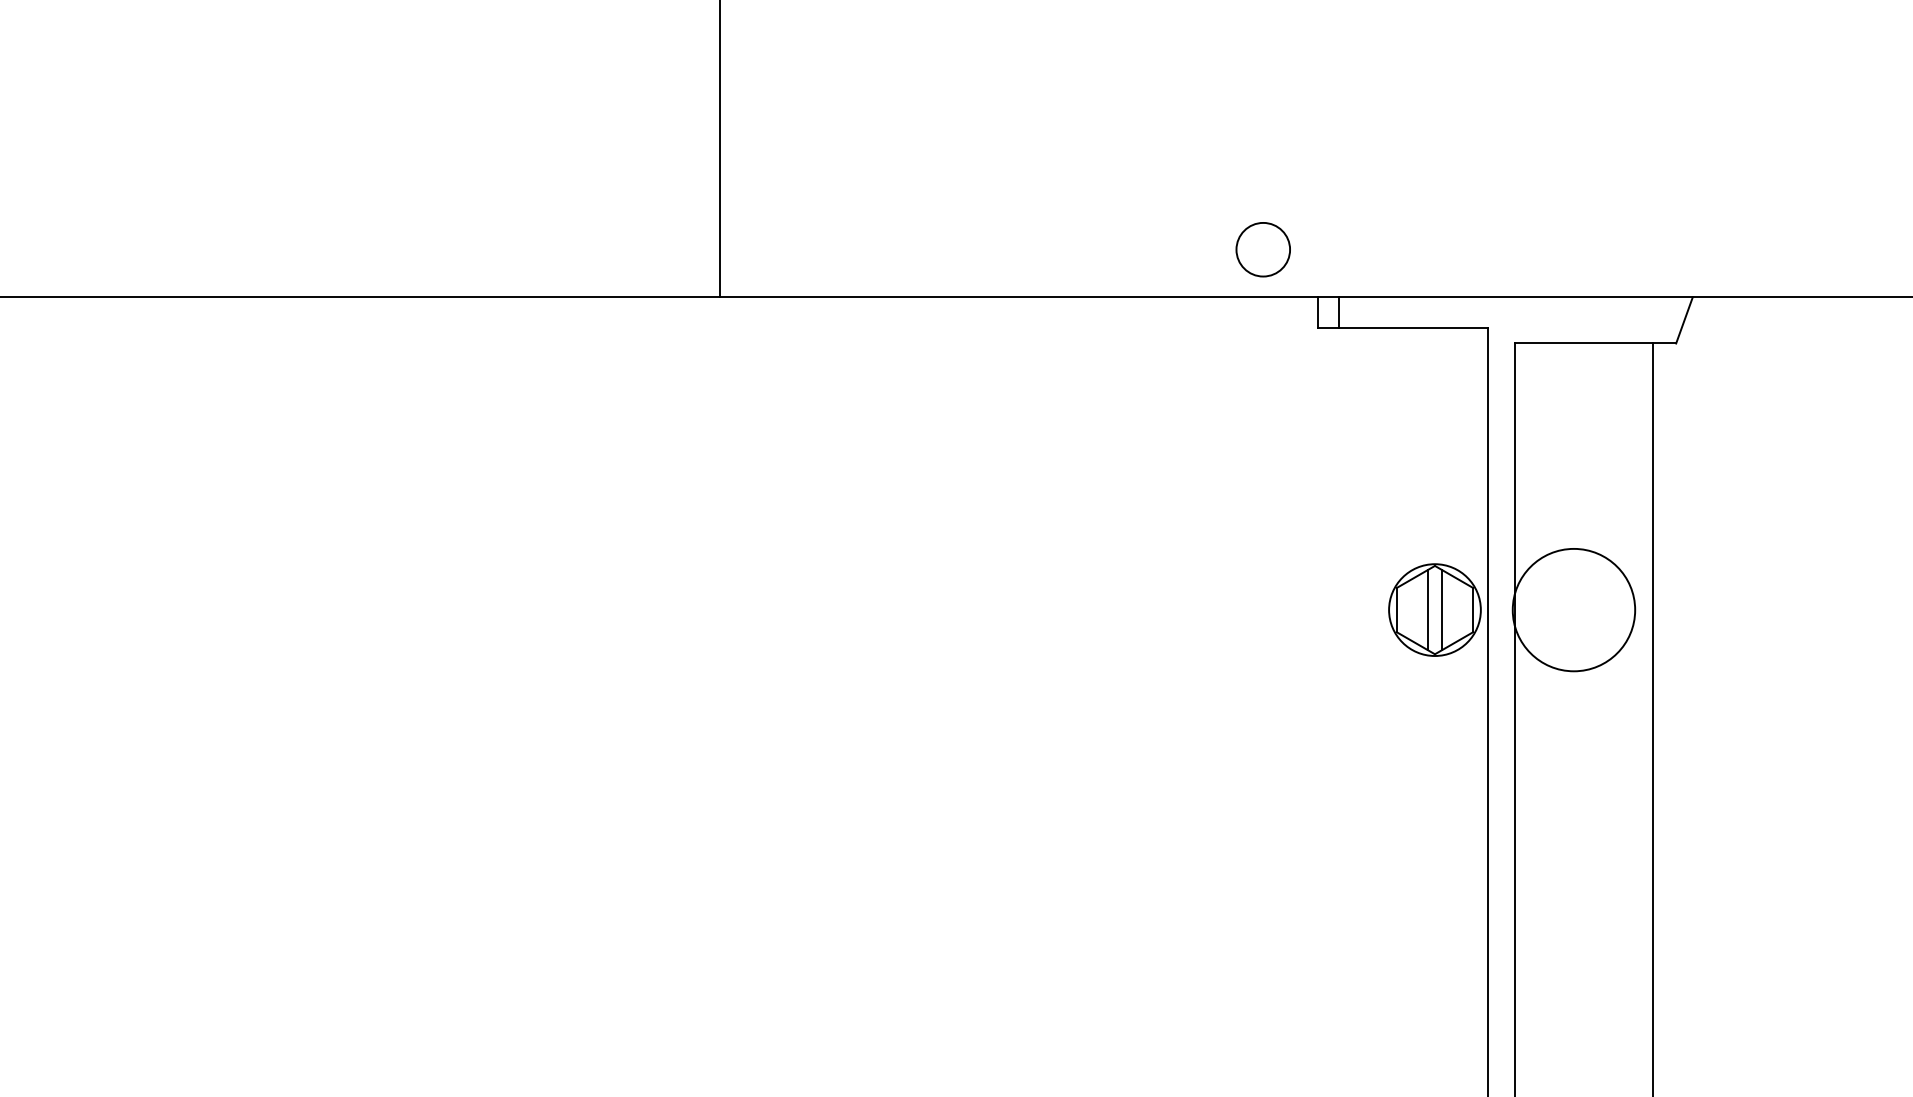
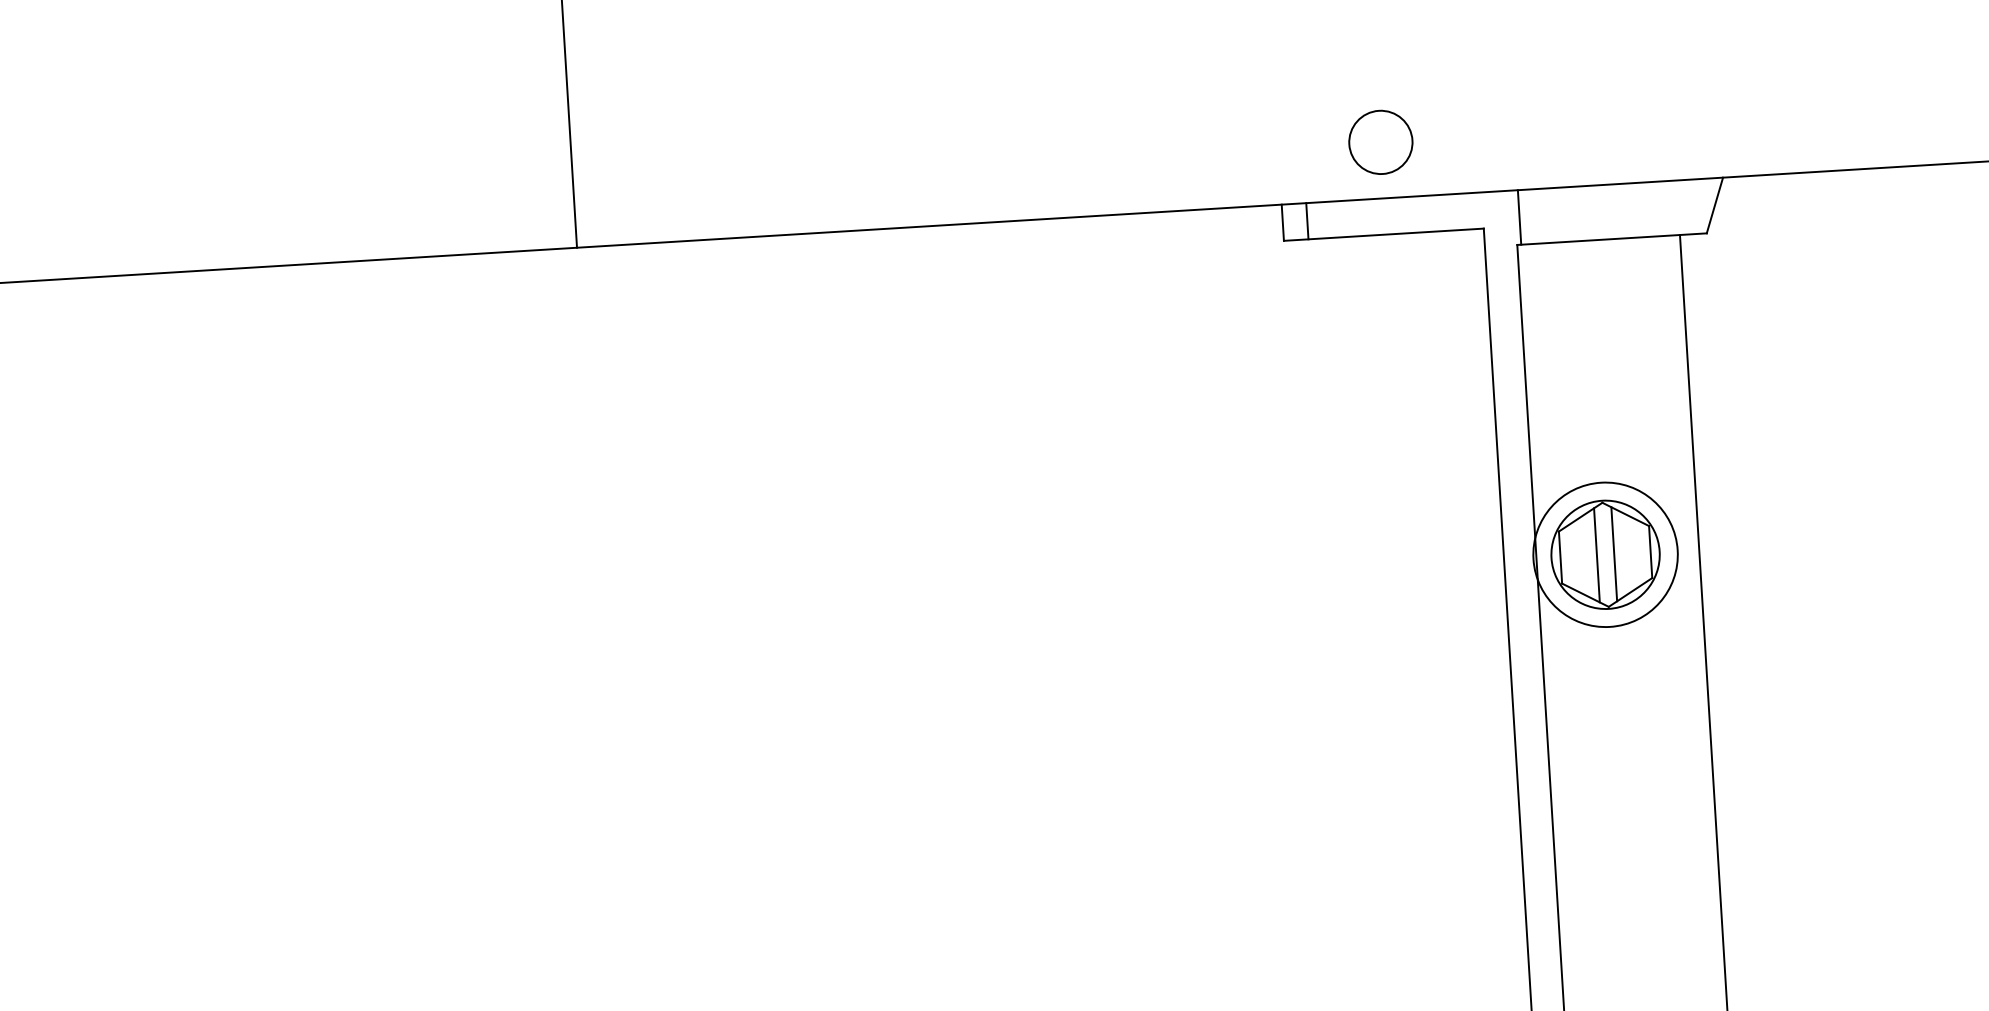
circle: (1262, 249) -> (1379, 142), moved
line: (1518, 320) -> (1519, 217), added
part: (1434, 609) -> (1604, 554), moved

